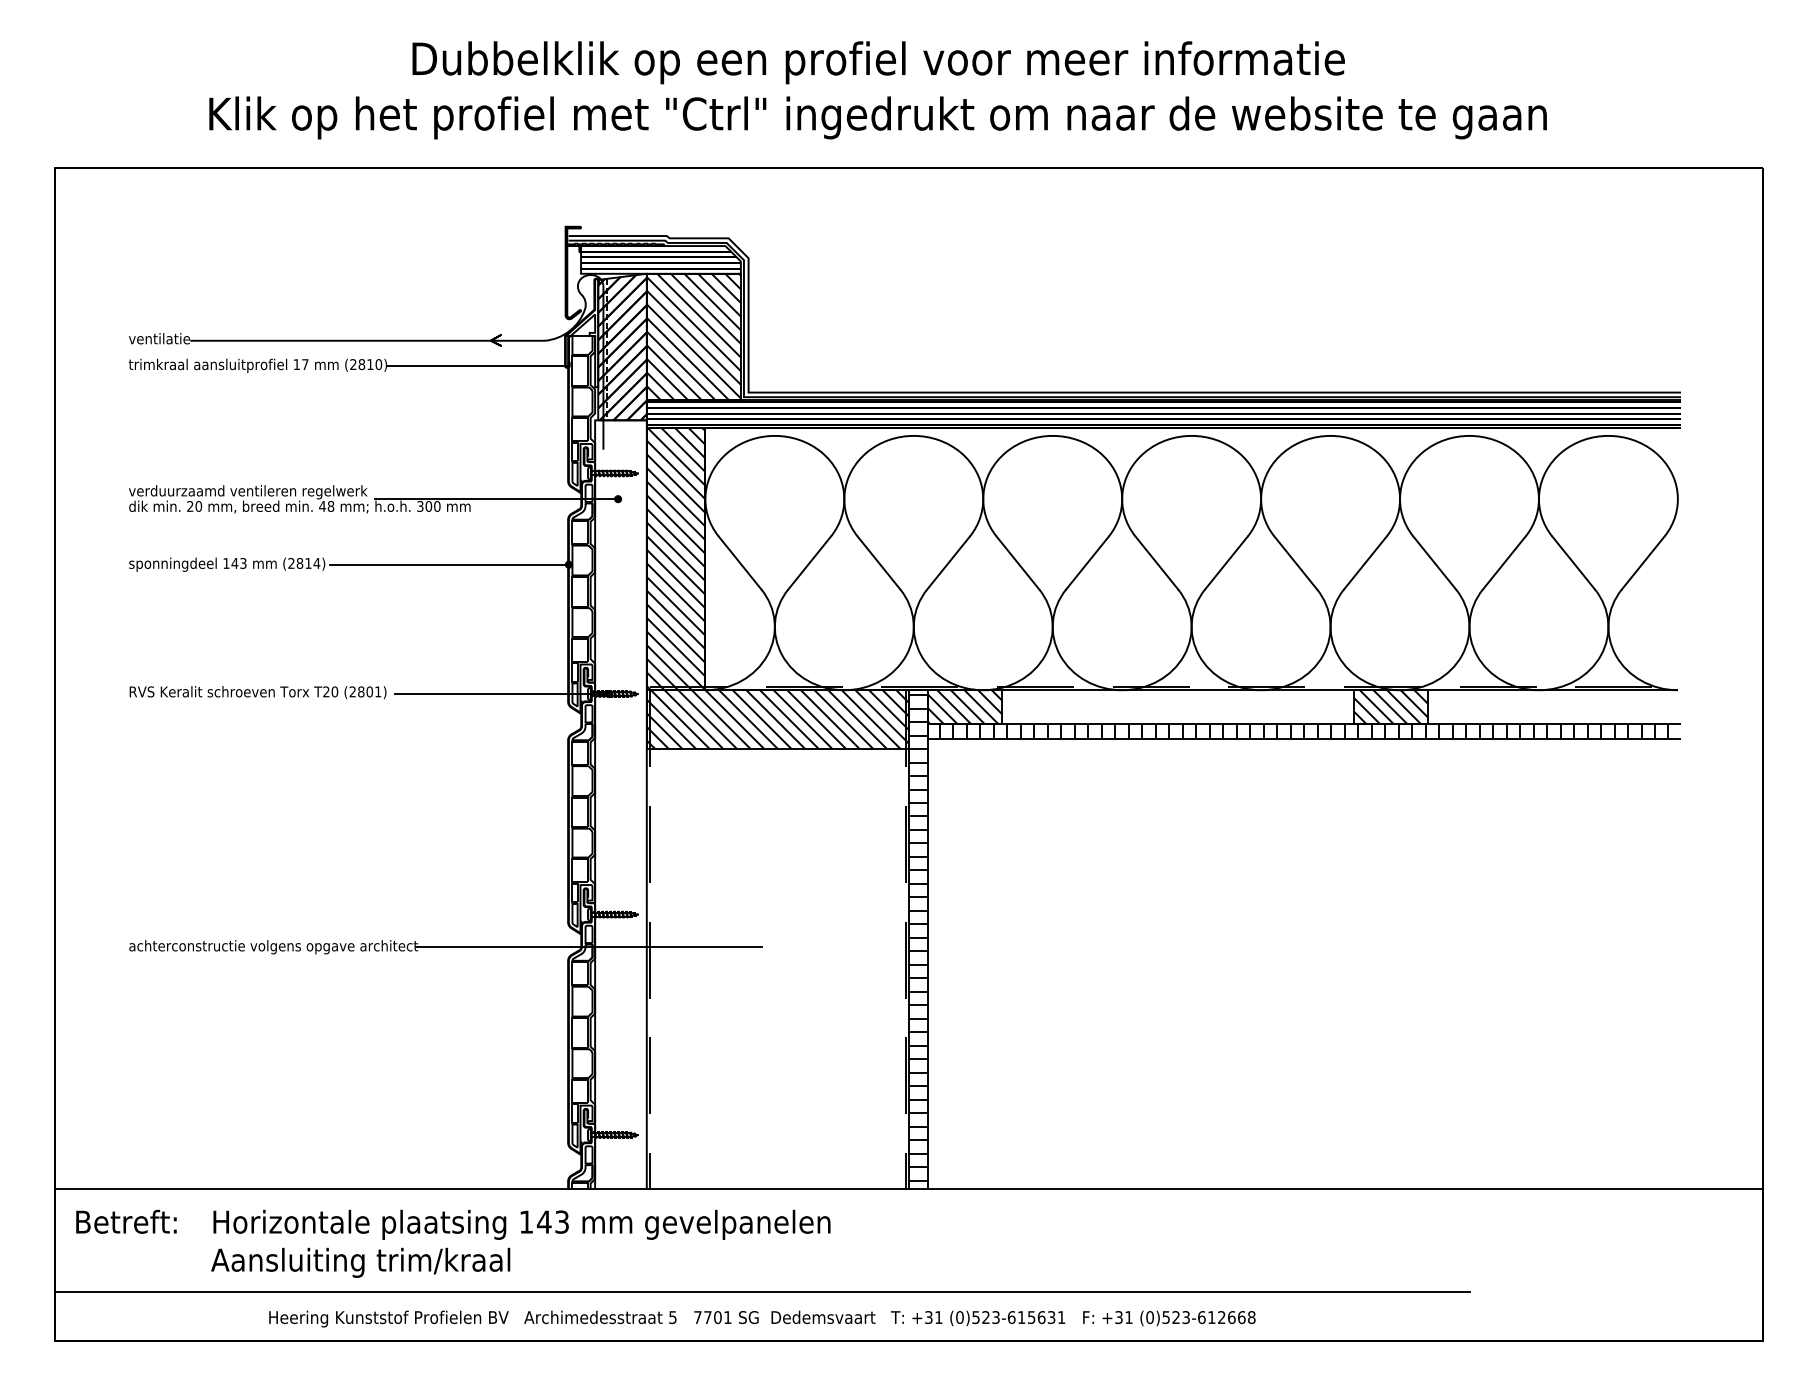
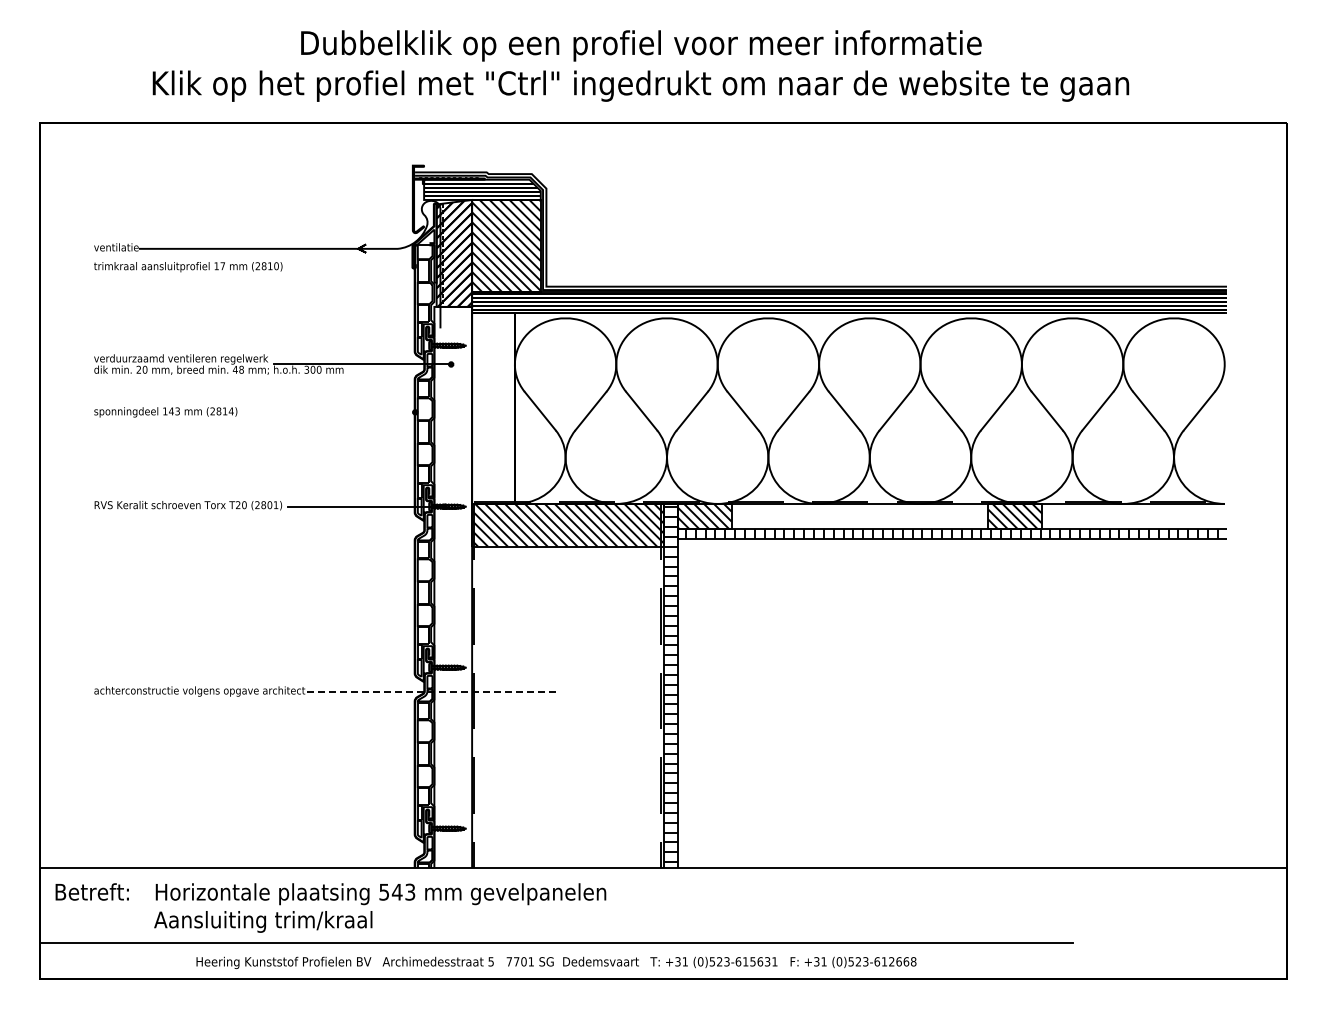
line: (477, 366) -> (348, 267), removed
hatch: (676, 558) -> (493, 407), removed
line: (448, 564) -> (327, 412), removed
line: (588, 947) -> (429, 691), solid -> dashed
text: (525, 1222) -> (383, 892), 143 -> 543

